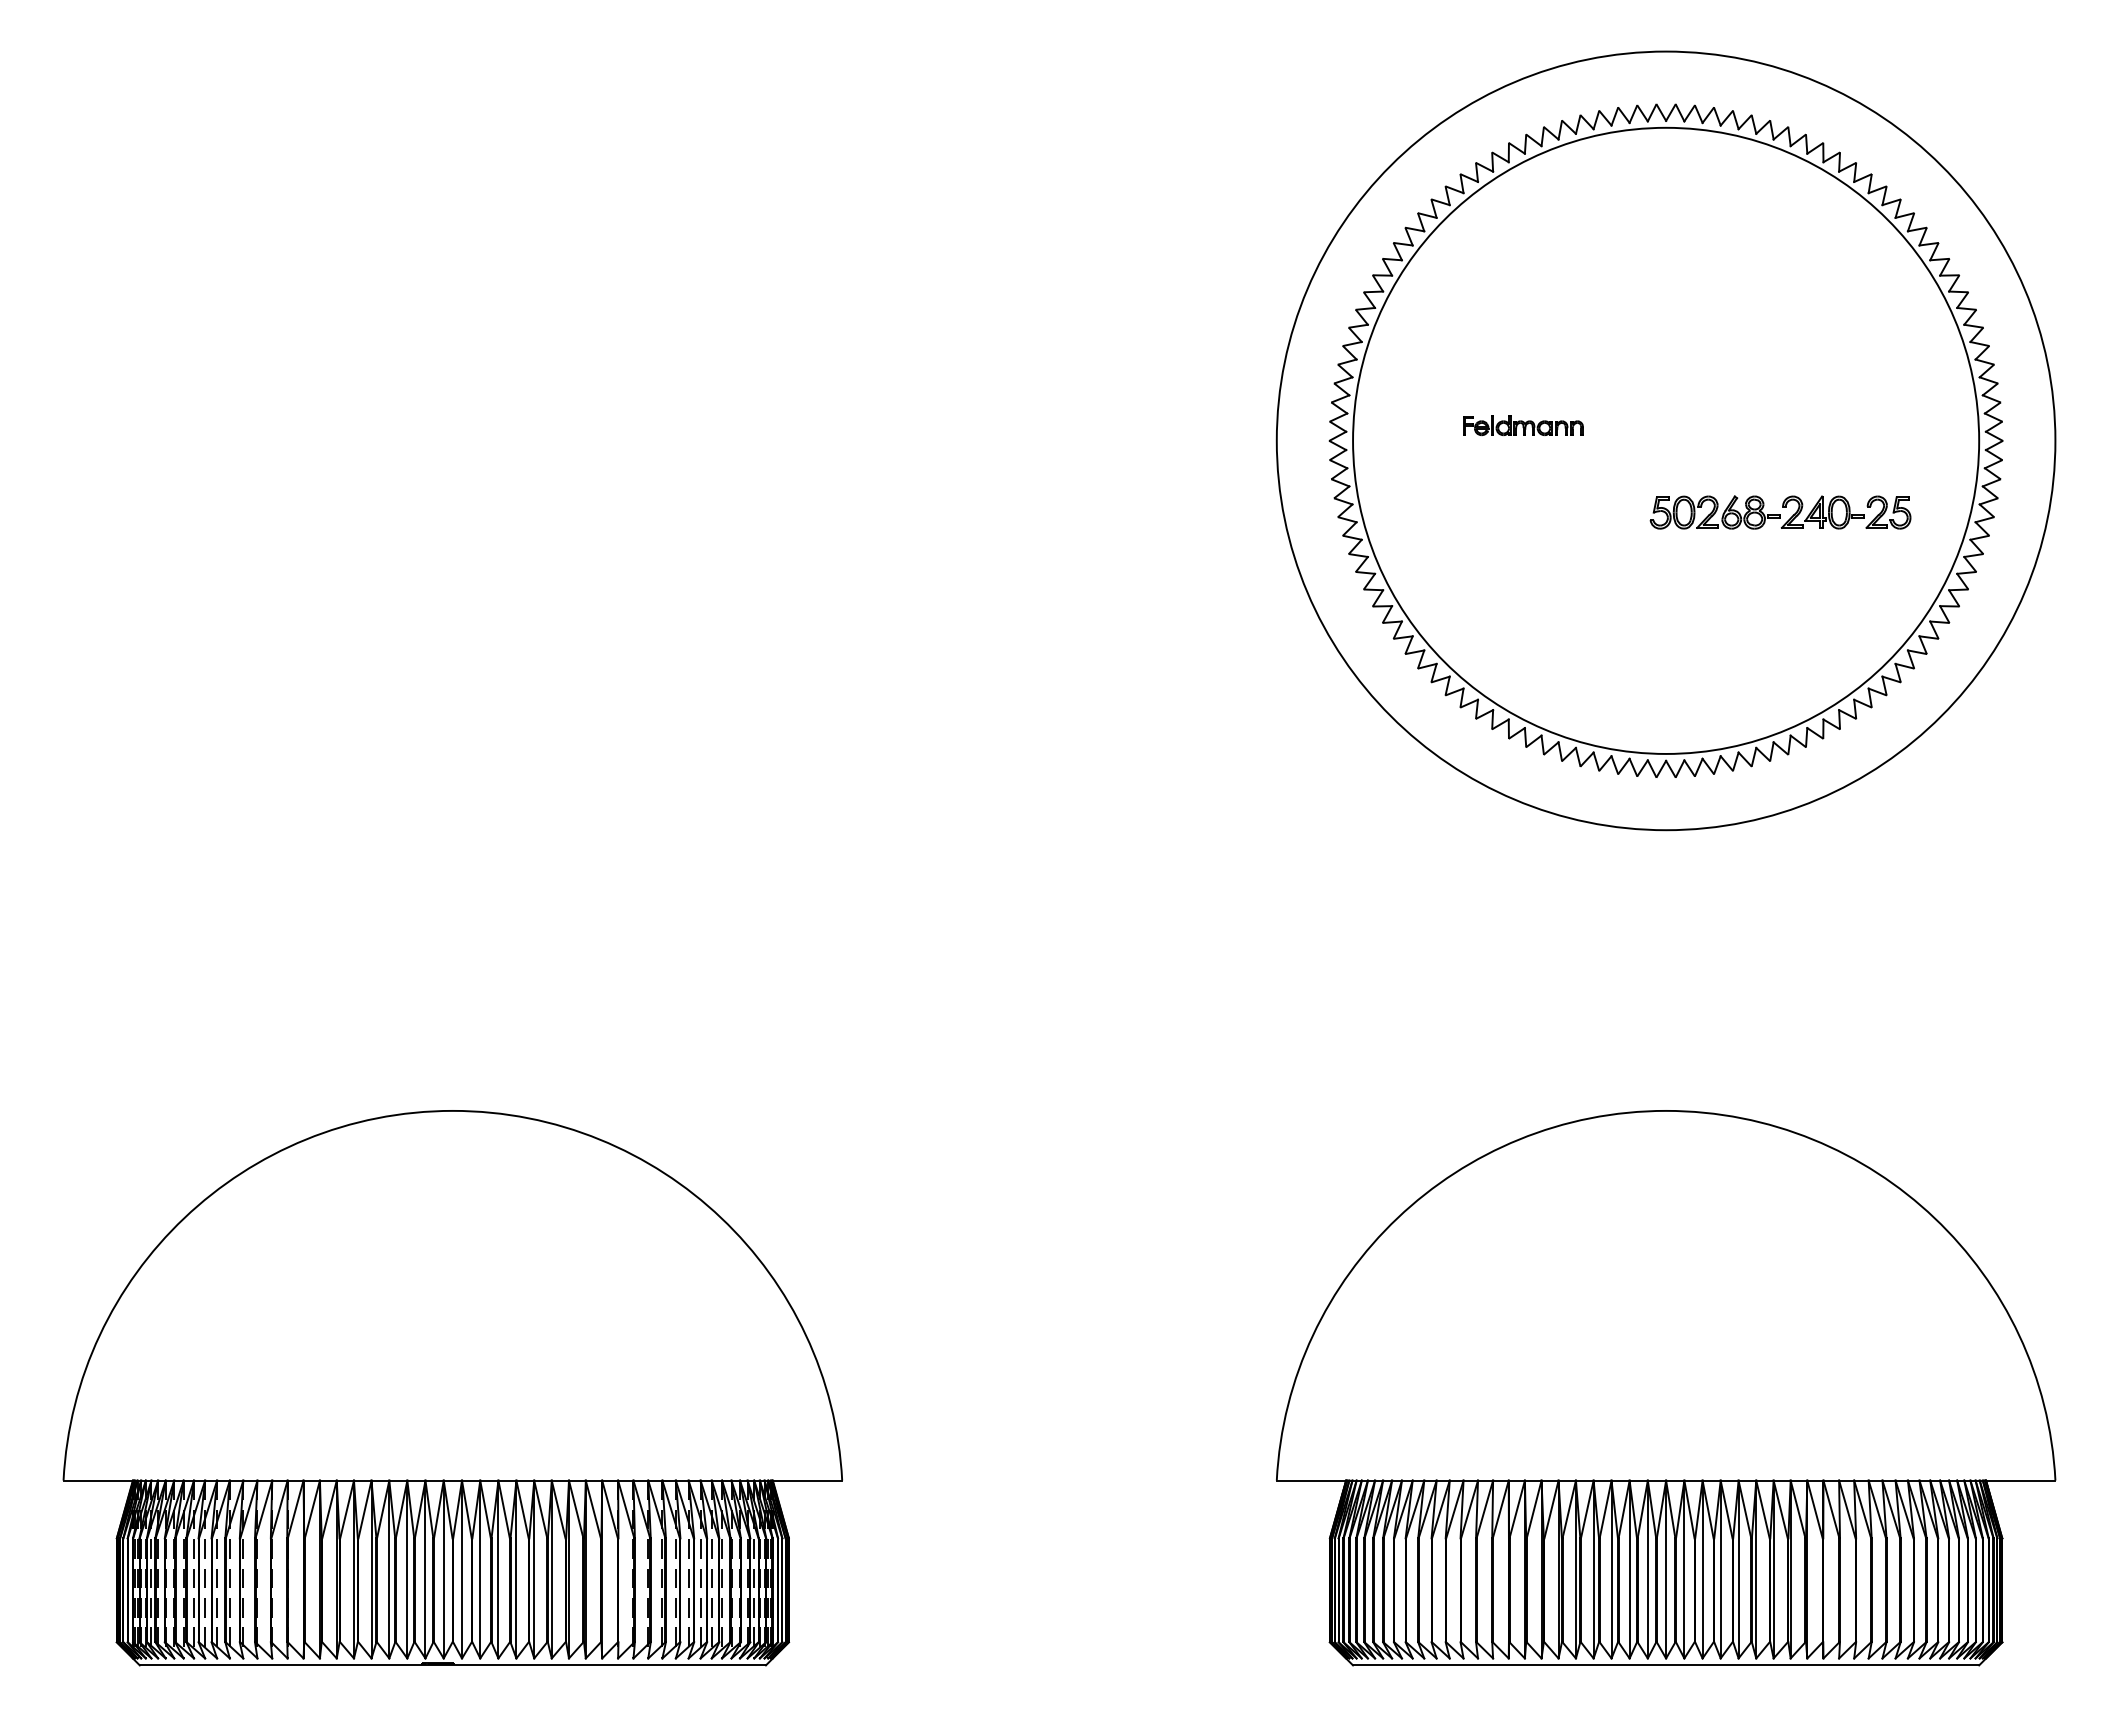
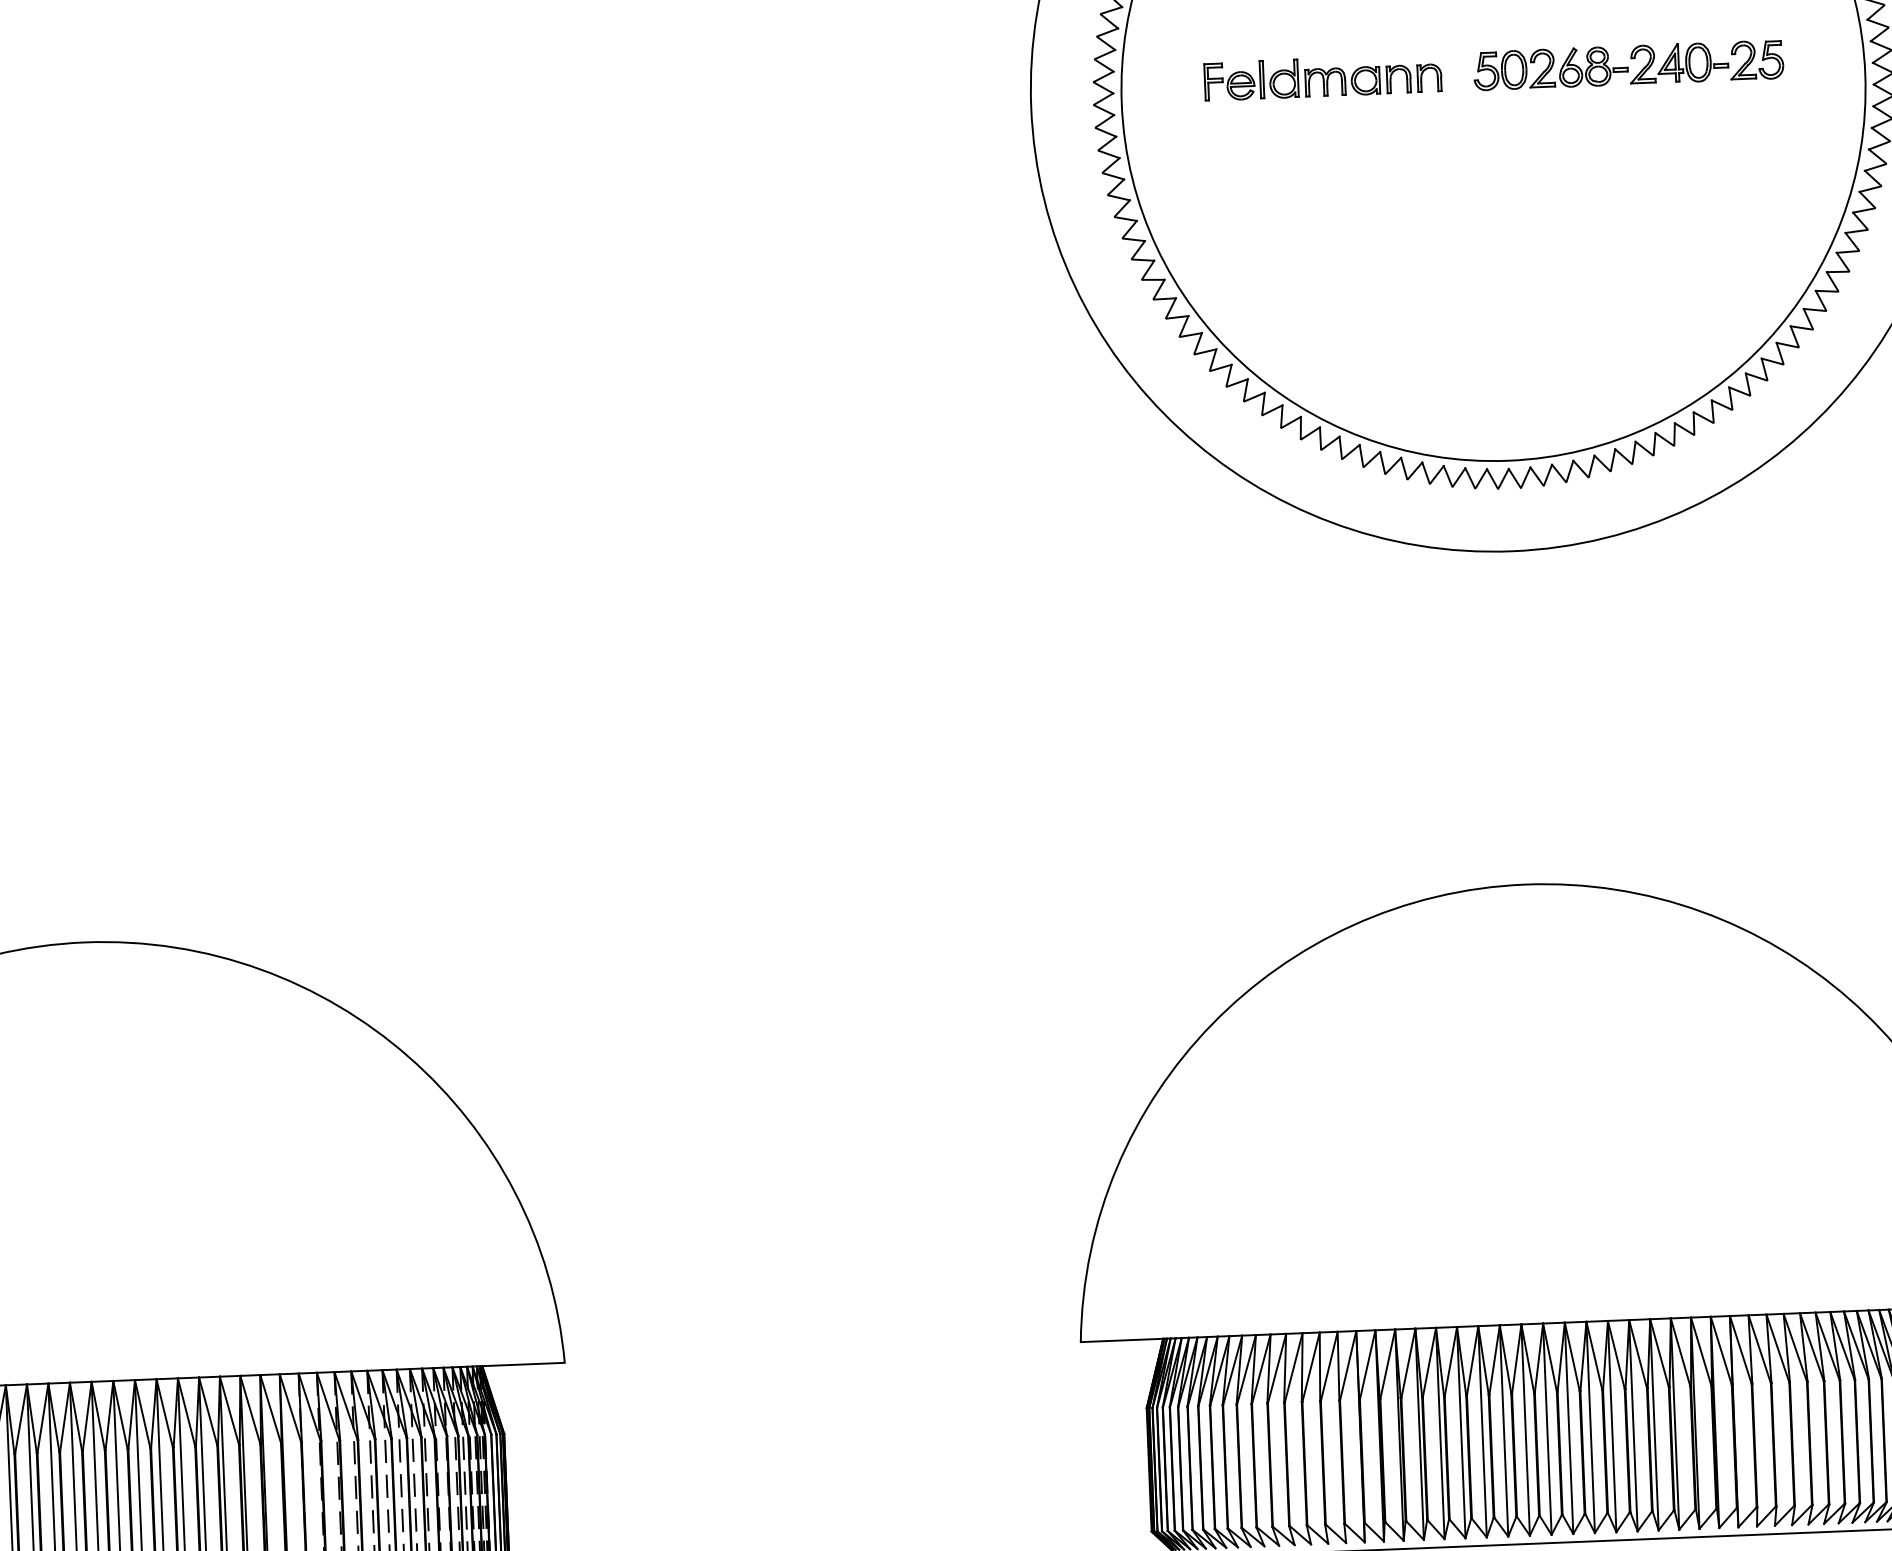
part: (1523, 425) -> (1323, 77), size x1.67
part: (1780, 512) -> (1628, 65), moved

